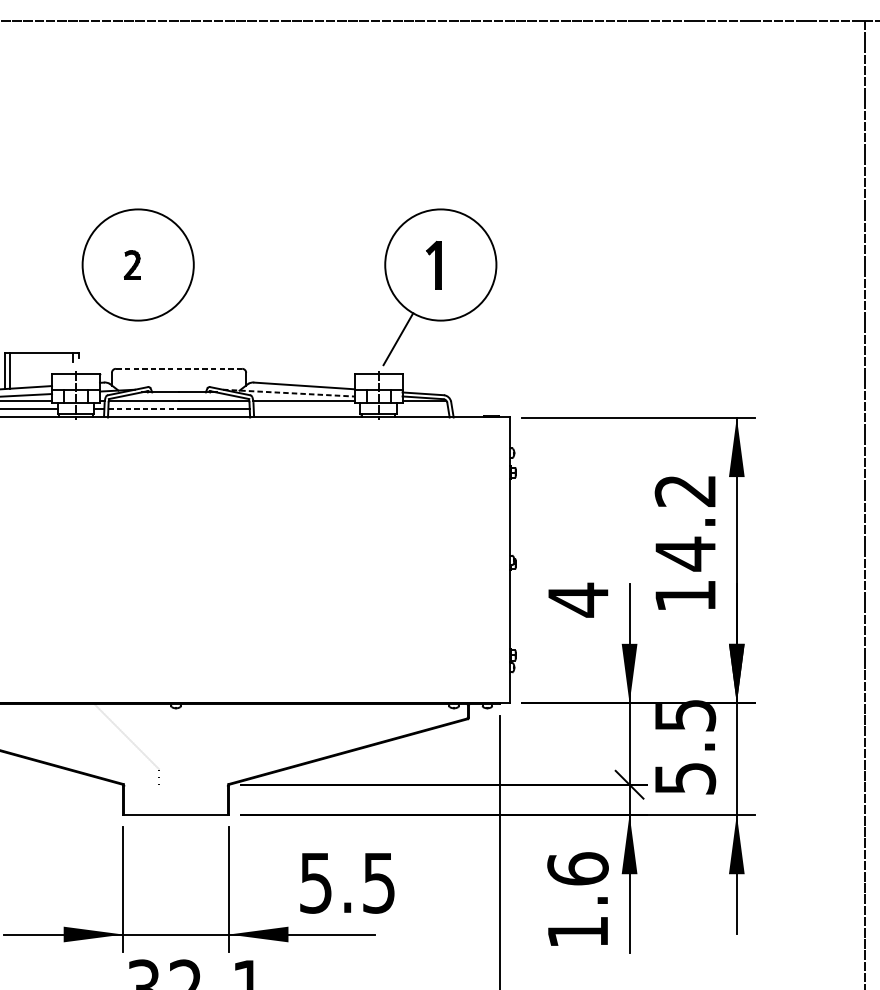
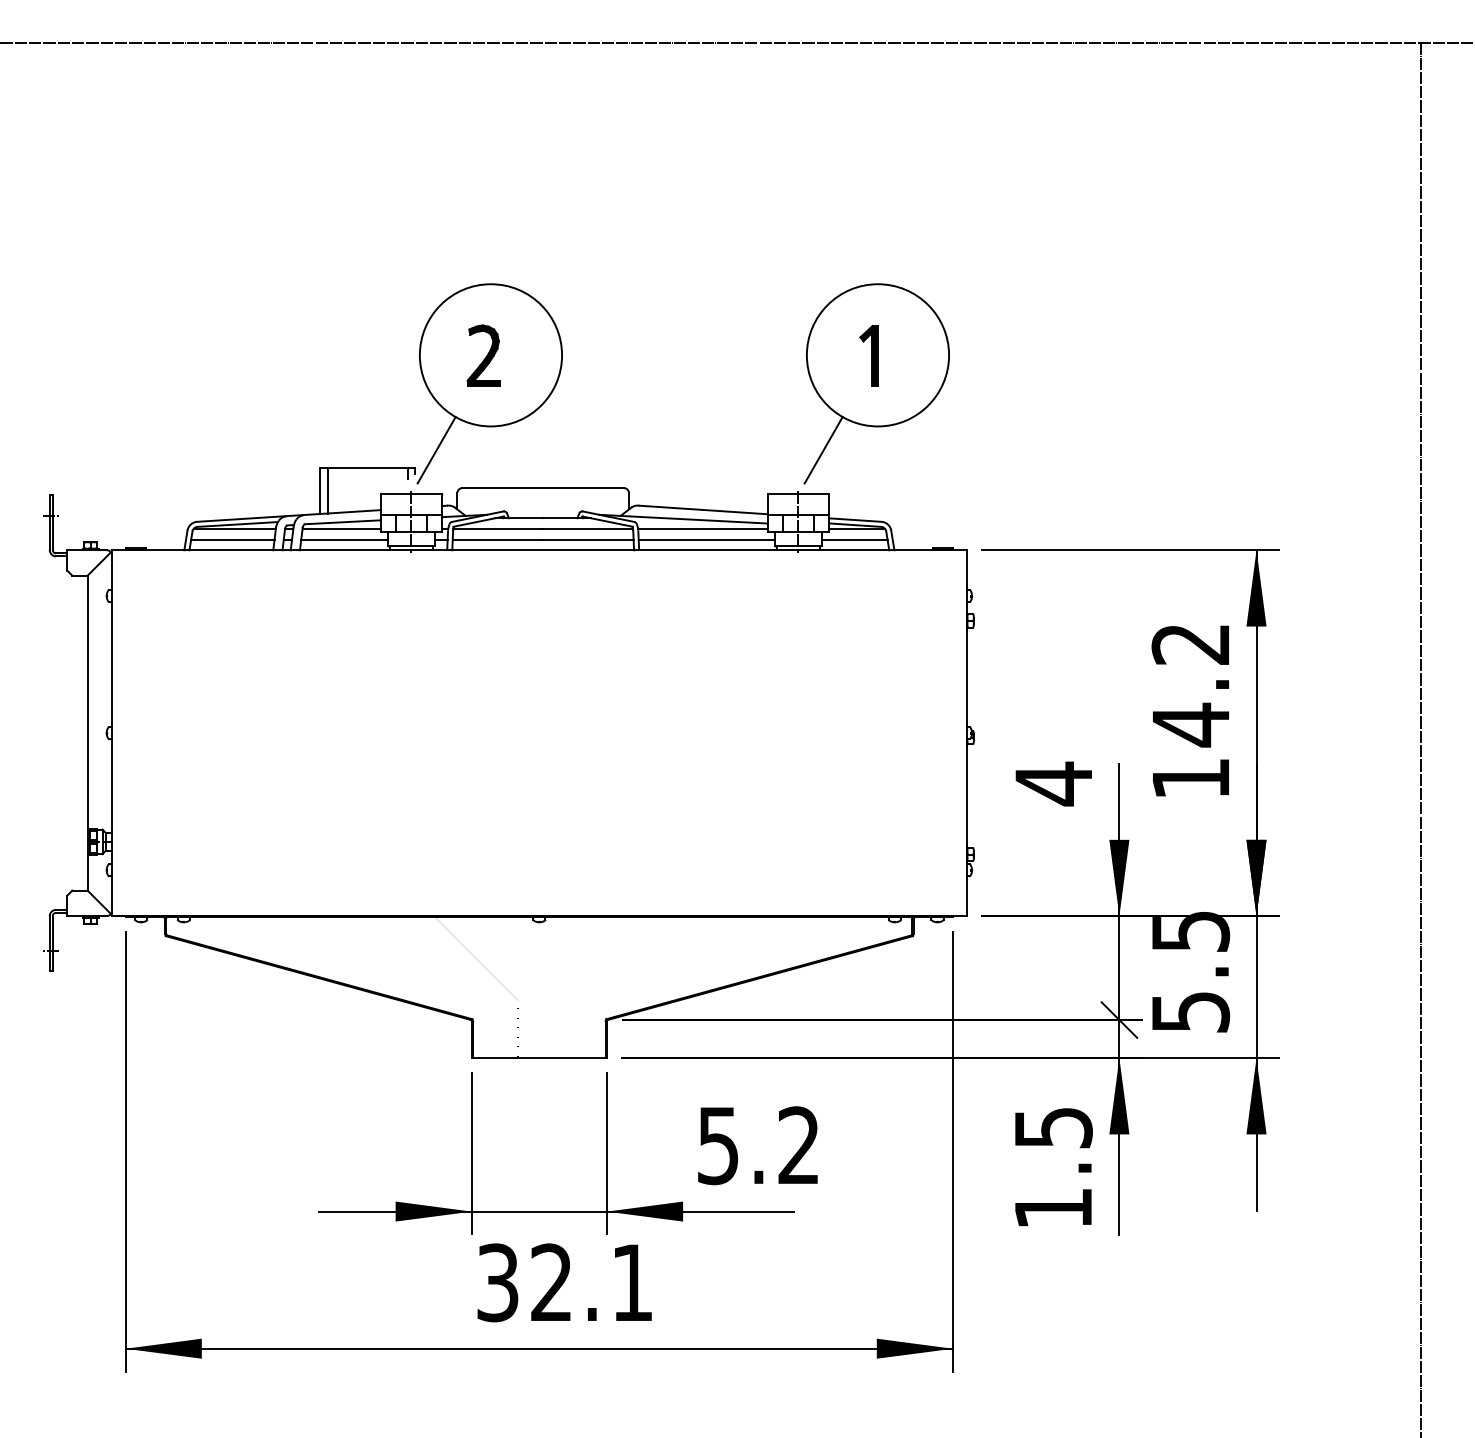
part: (132, 265) -> (483, 355), size x1.67
line: (95, 339) -> (436, 450), added
line: (179, 369) -> (543, 488), dashed -> solid
line: (289, 393) -> (684, 519), dashed -> solid
line: (144, 409) -> (498, 539), dashed -> solid
line: (306, 409) -> (706, 539), added
line: (422, 409) -> (854, 539), added
text: (578, 868) -> (1053, 1127), 1.6 -> 1.5
text: (378, 882) -> (798, 1145), 5.5 -> 5.2

